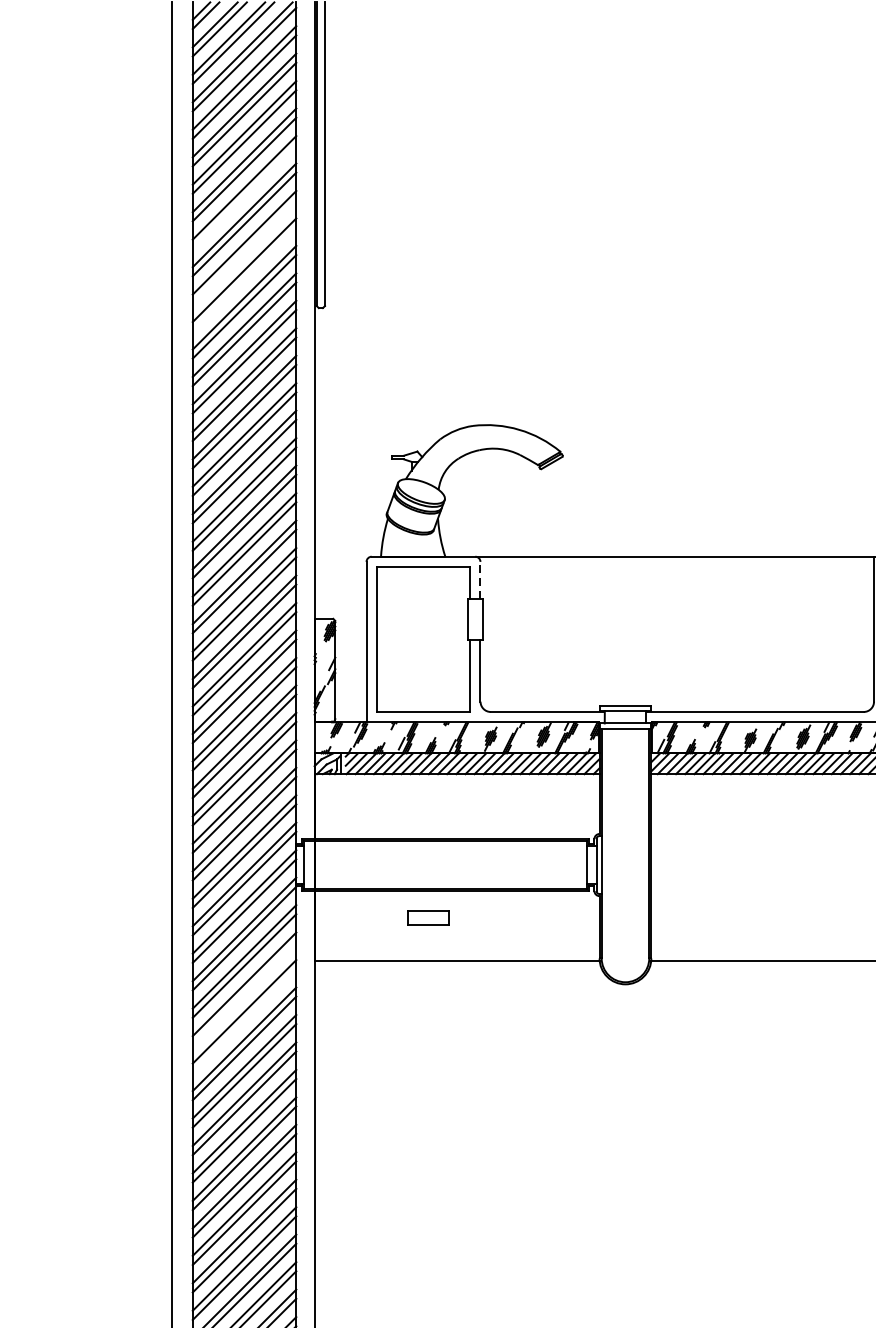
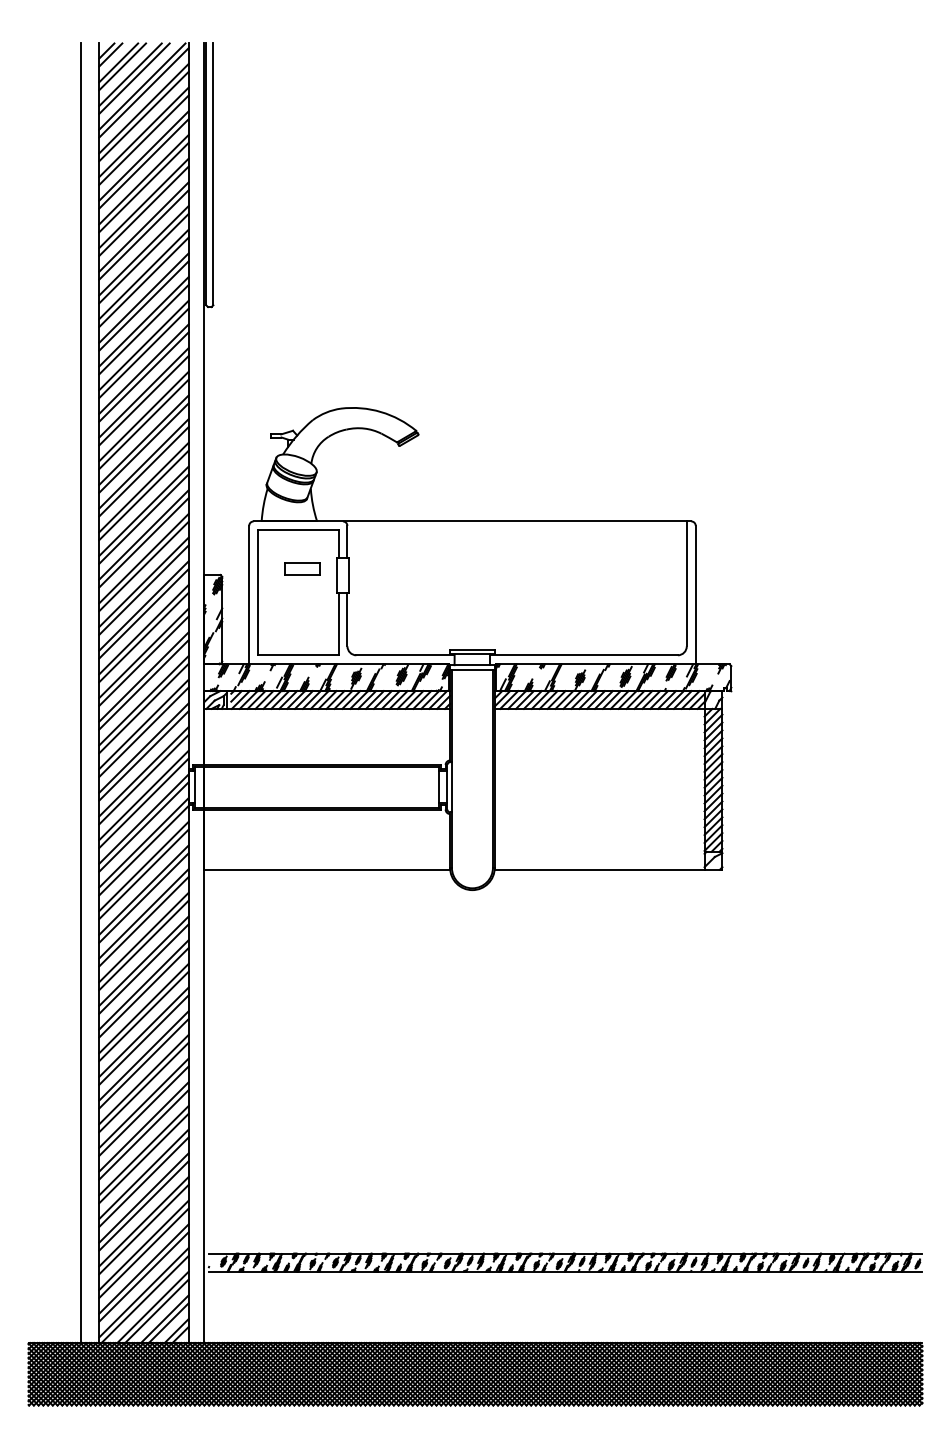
line: (243, 196) -> (143, 210), added
line: (243, 251) -> (143, 258), added
line: (243, 278) -> (143, 281), added
line: (480, 580) -> (347, 541), dashed -> solid
part: (428, 917) -> (302, 568), moved
line: (243, 992) -> (143, 897), added
line: (243, 1020) -> (143, 921), added

